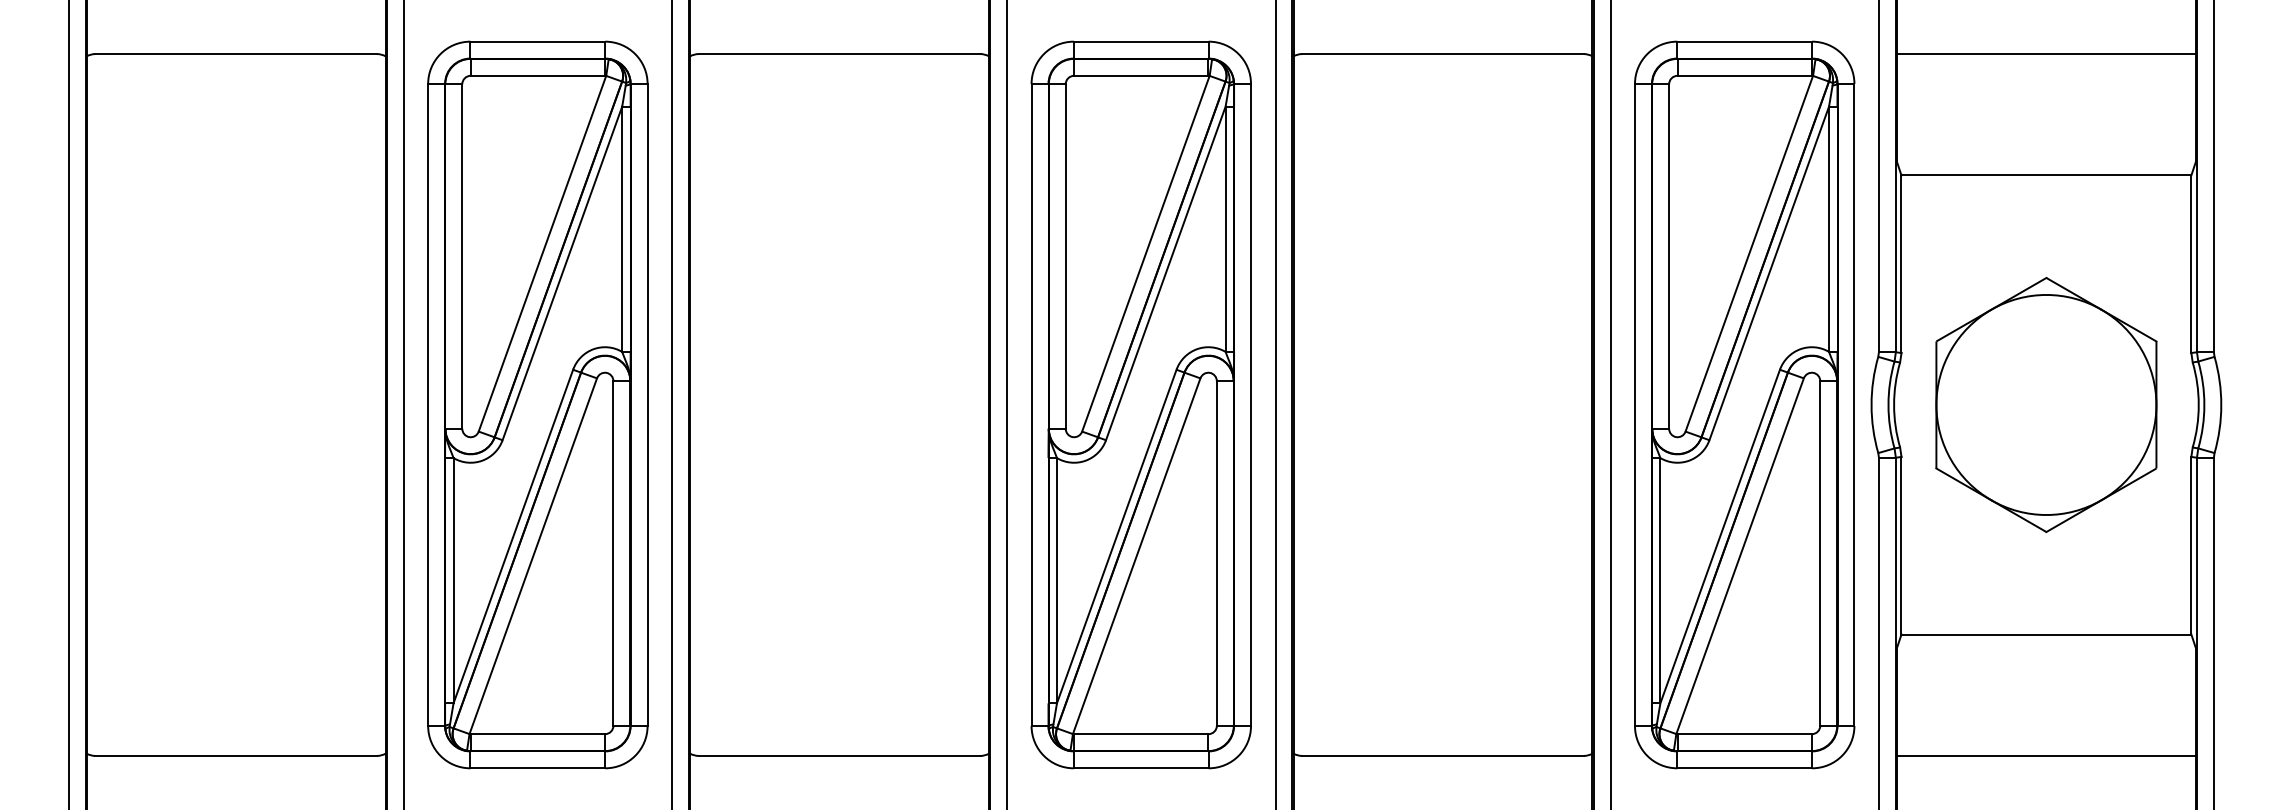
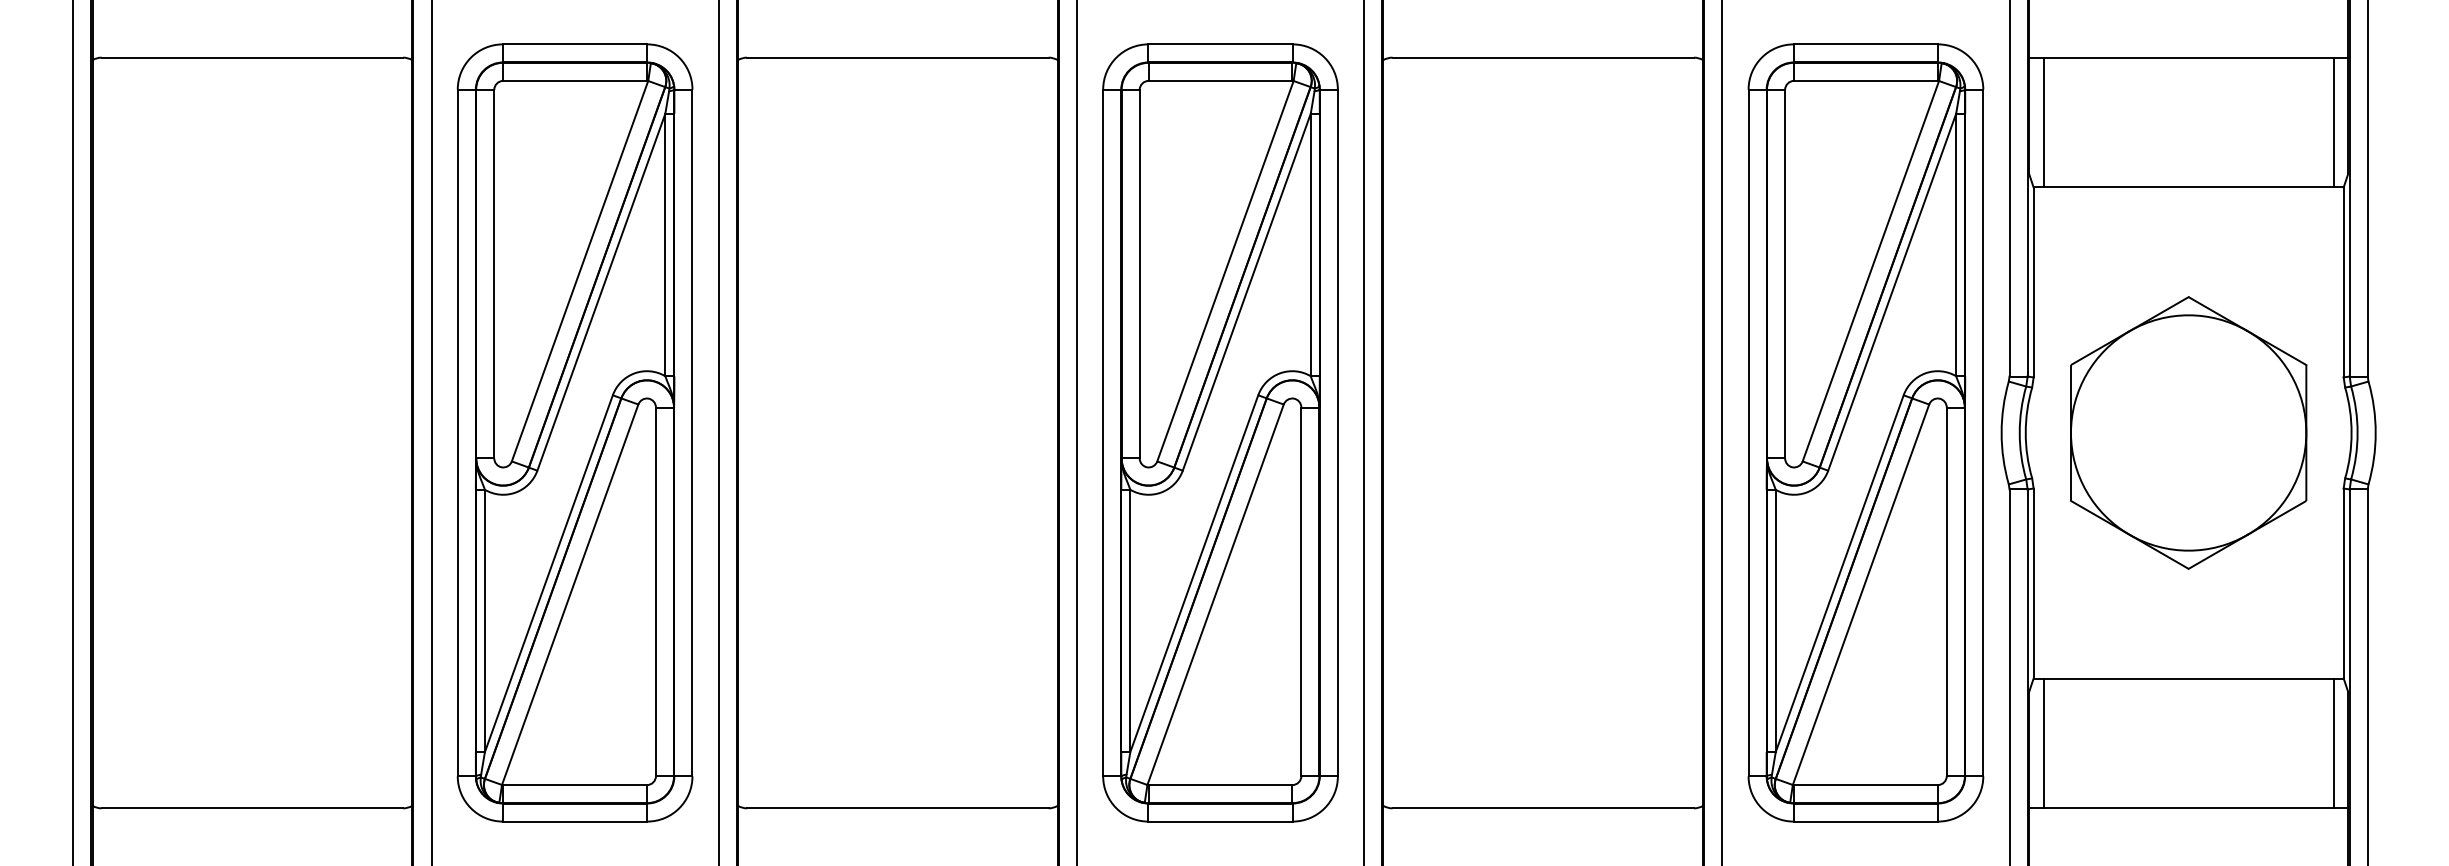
line: (1911, 114) -> (2044, 122), added
line: (2181, 114) -> (2333, 122), added
line: (1911, 694) -> (2044, 742), added
line: (2181, 694) -> (2333, 742), added

